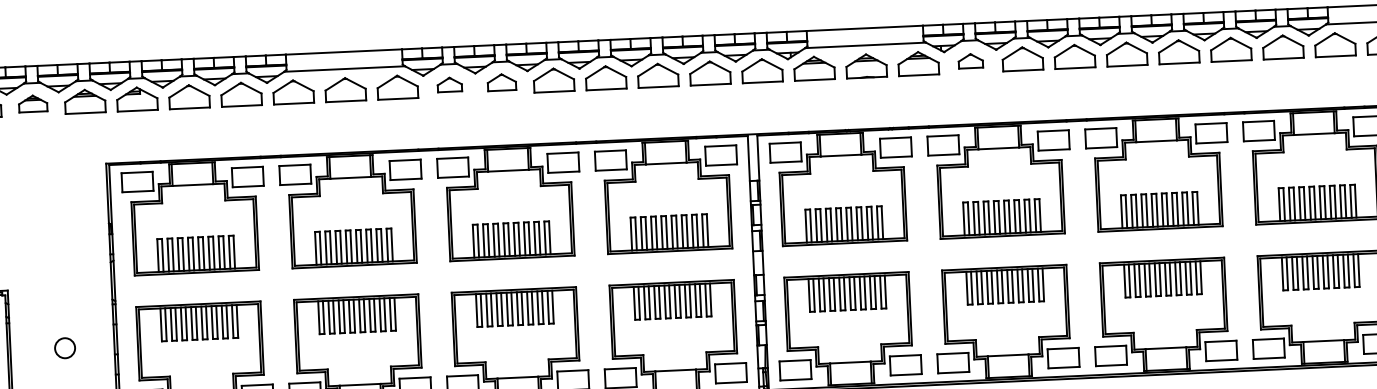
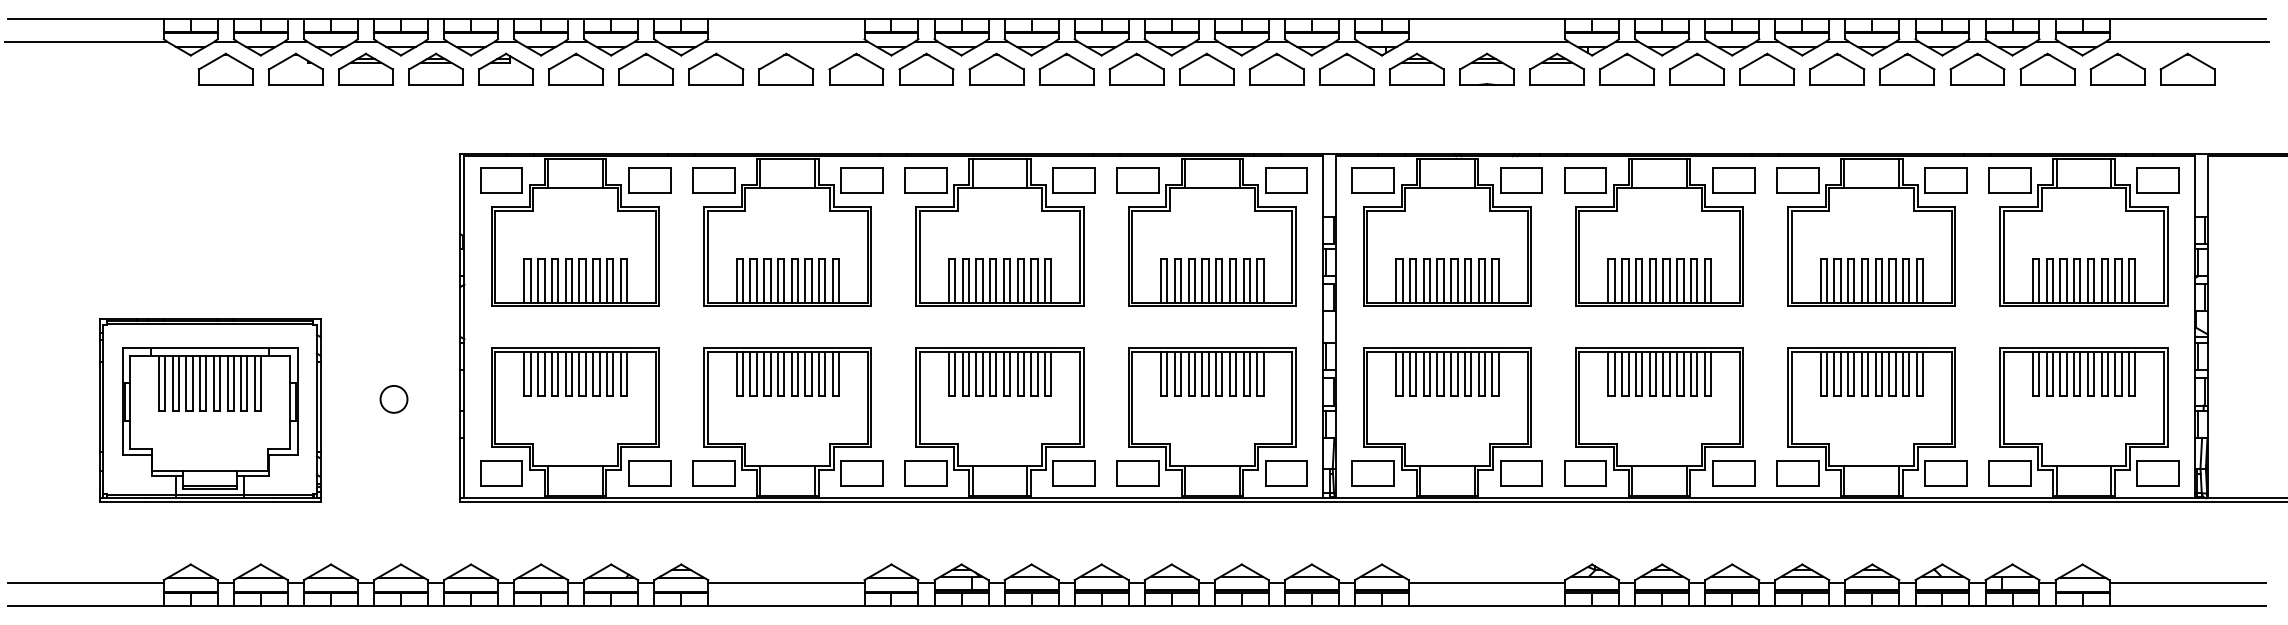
part: (970, 60) -> (1627, 68), size x1.67
part: (501, 81) -> (996, 68), size x1.43
part: (449, 84) -> (926, 68), size x1.67
part: (32, 103) -> (365, 68), size x1.43

